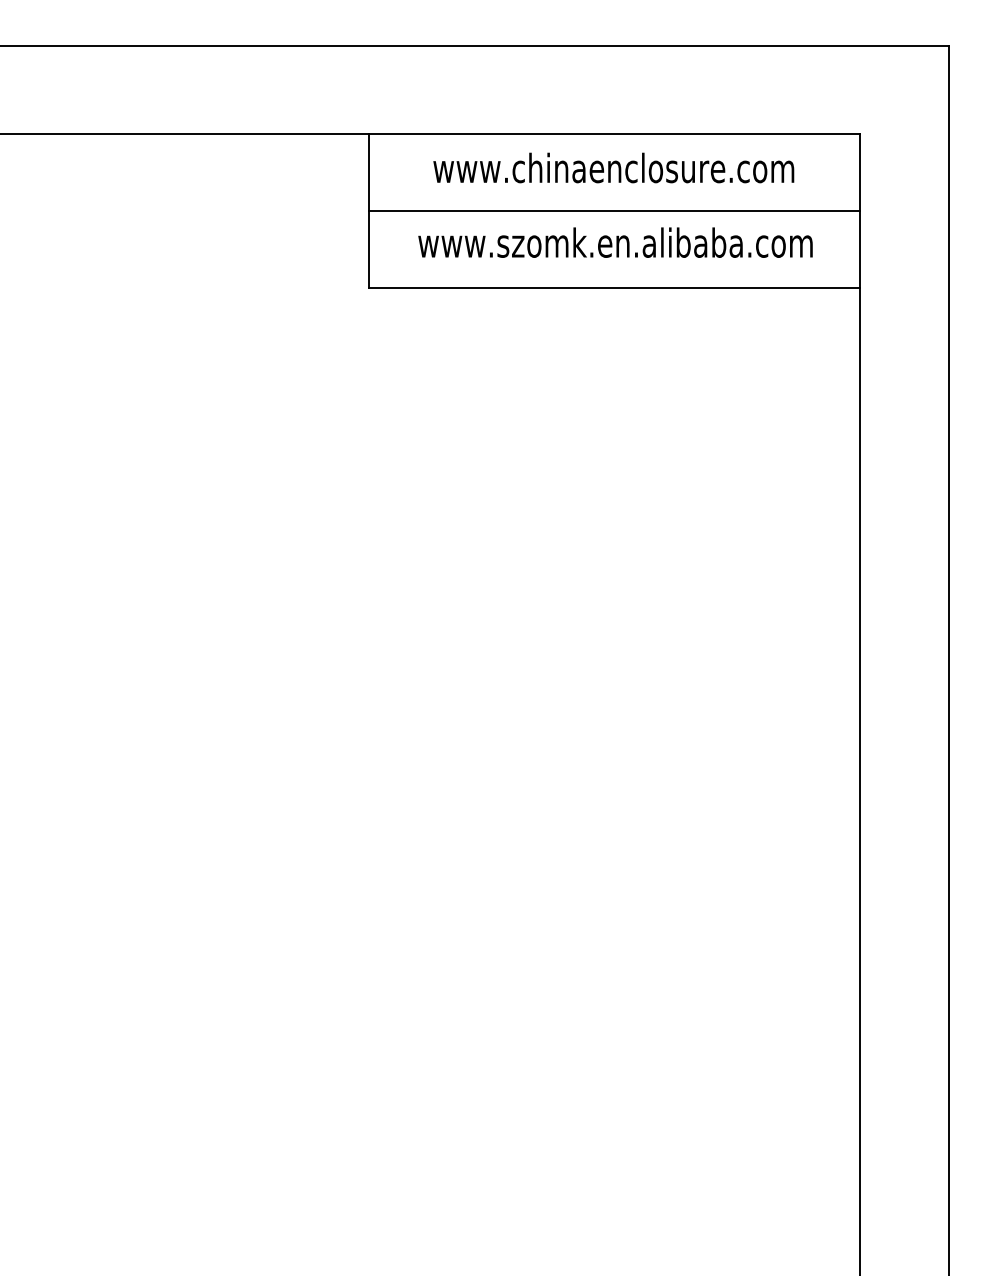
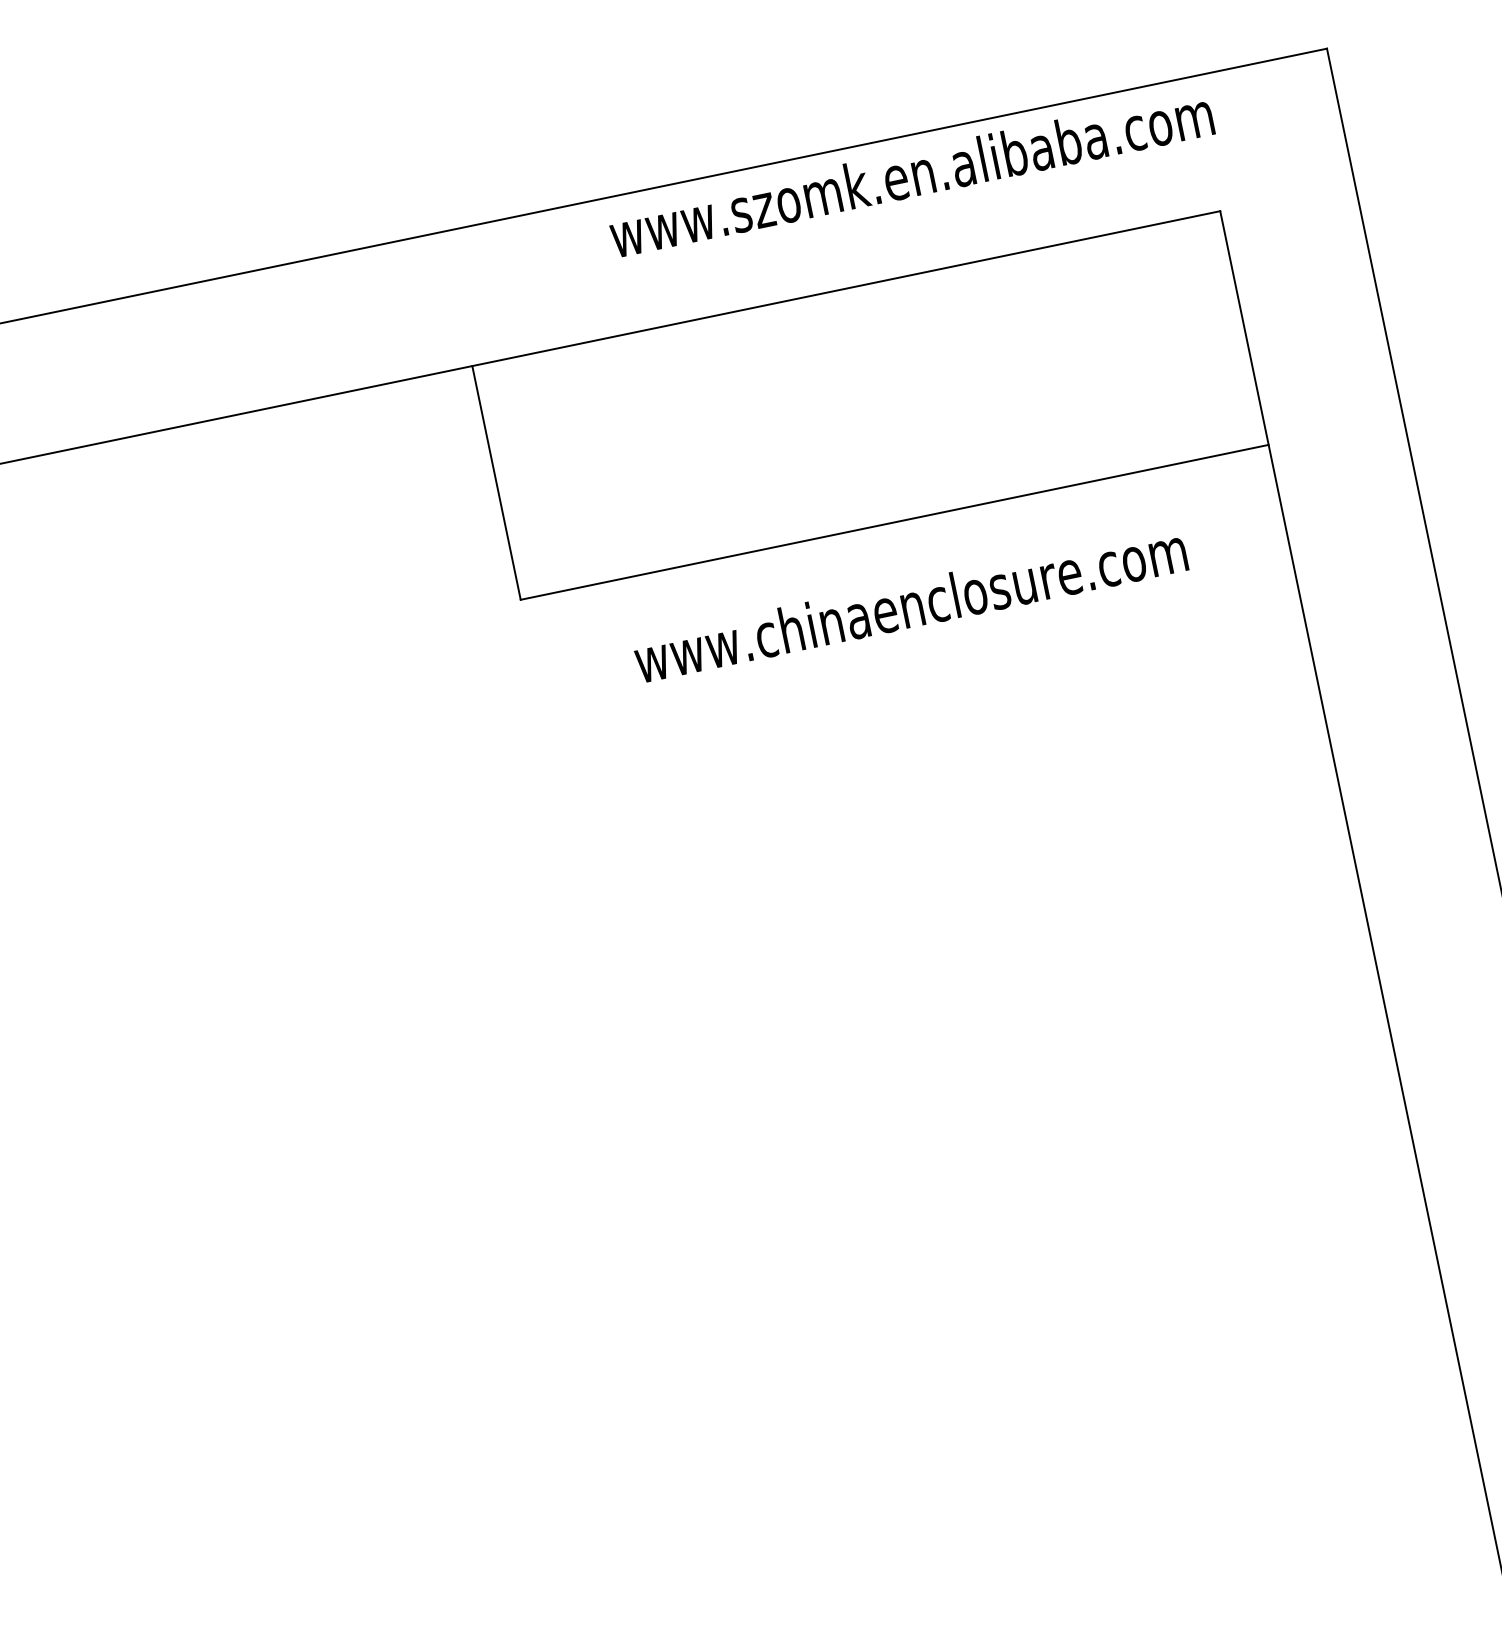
text: (613, 167) -> (909, 603), moved
line: (614, 211) -> (870, 405), removed
text: (615, 242) -> (911, 173), moved

